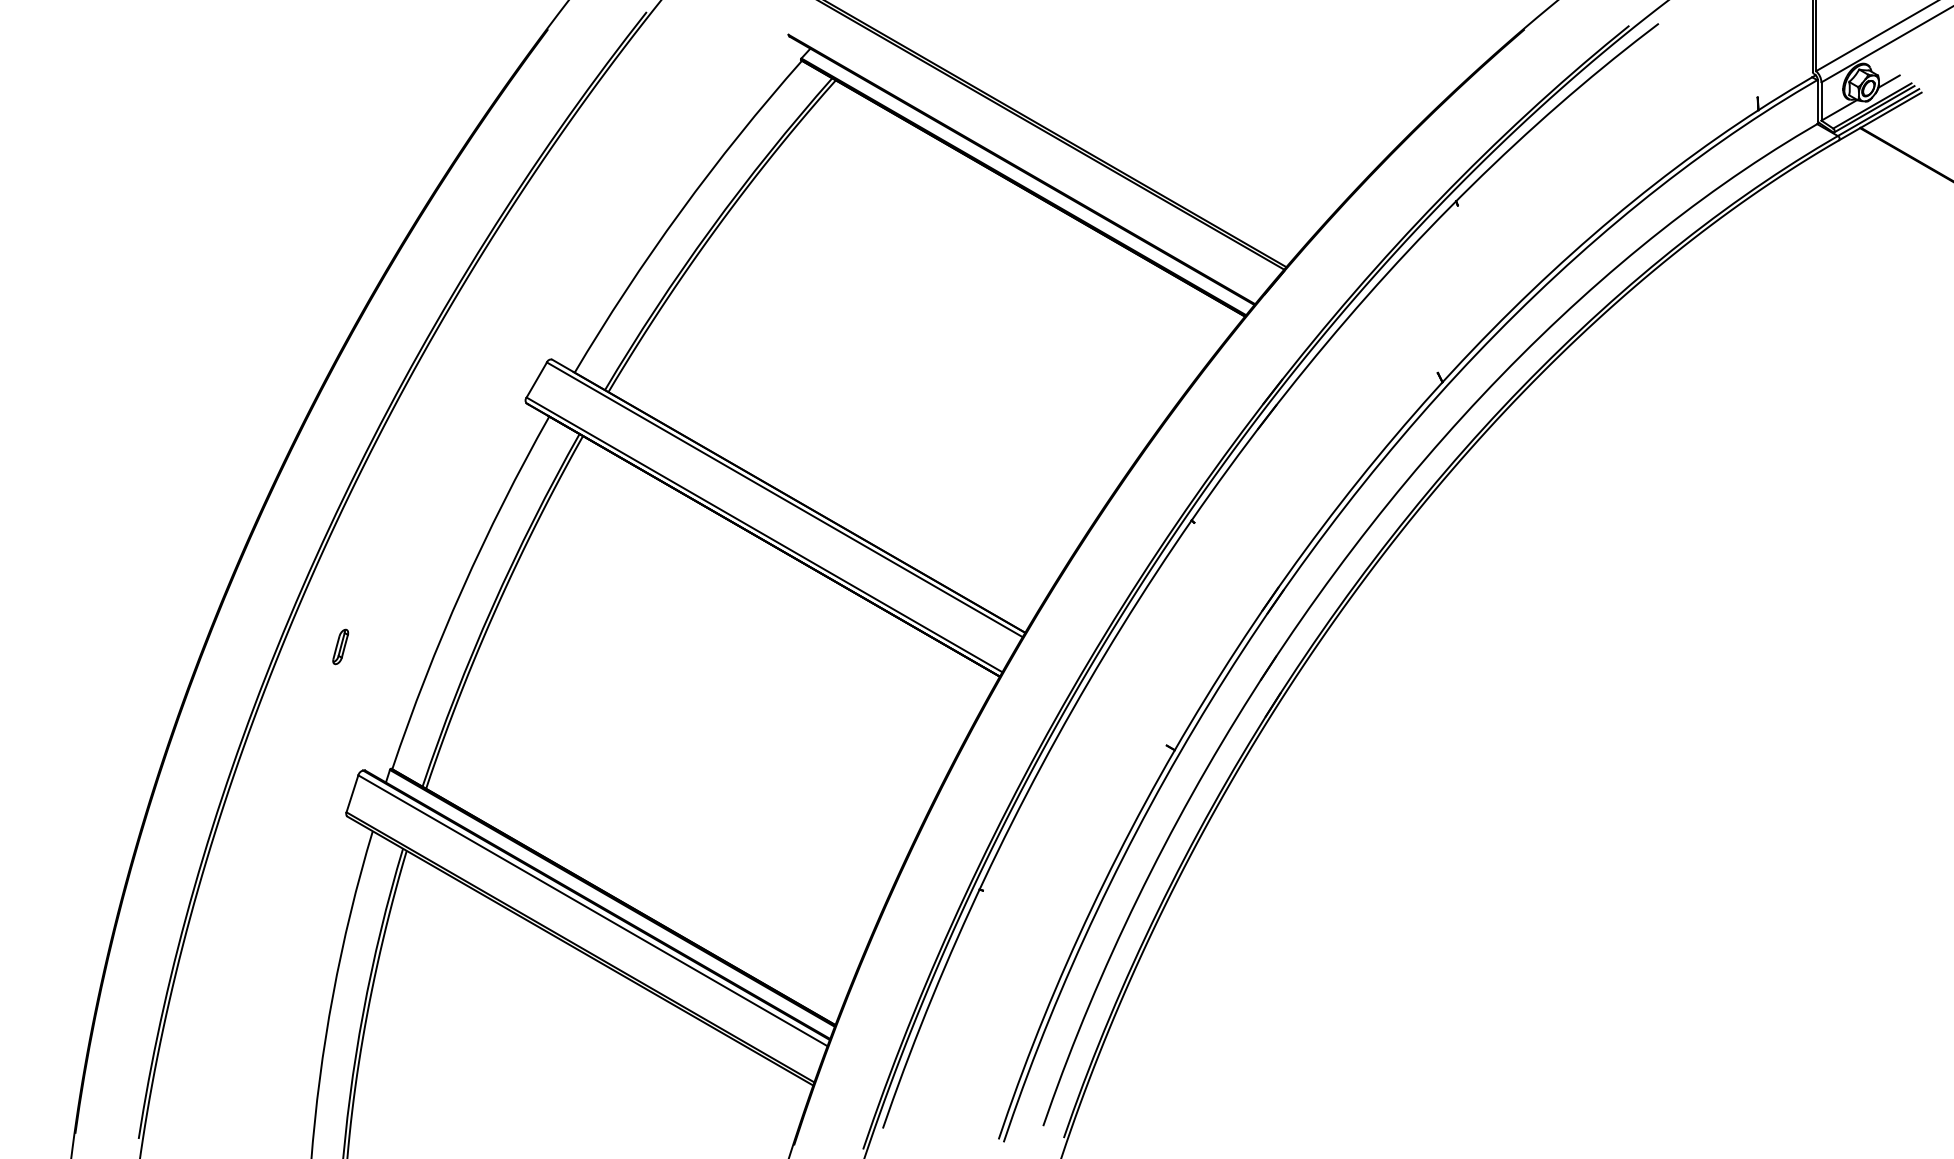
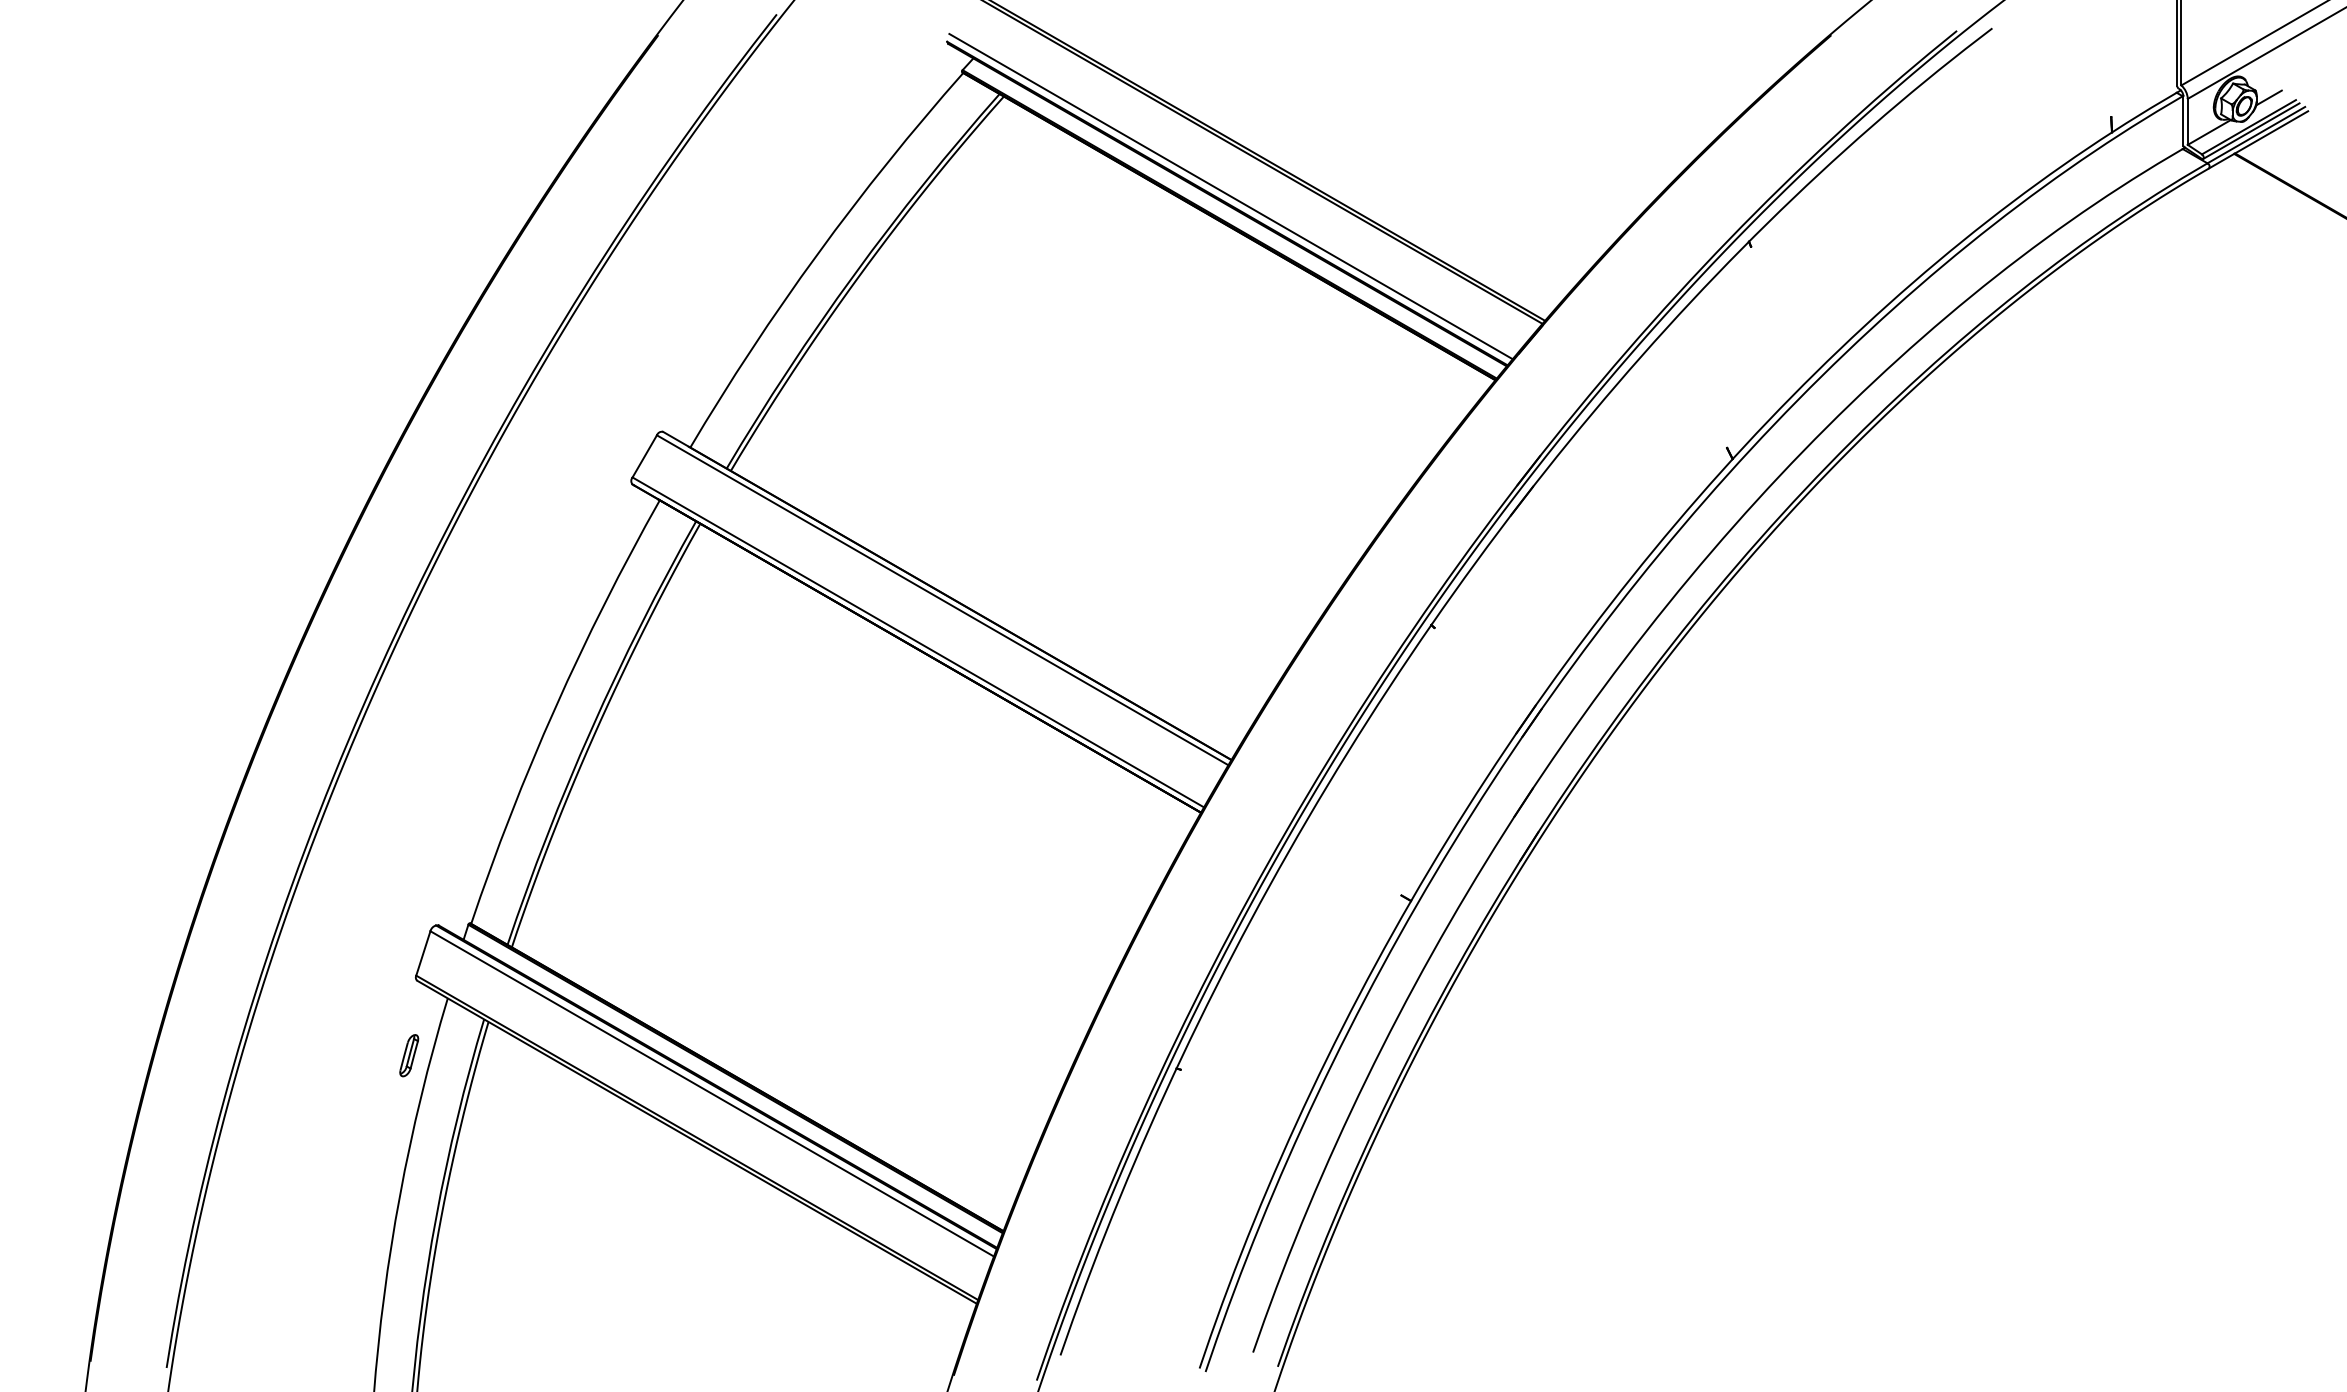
line: (1024, 163) -> (1230, 196), added
part: (340, 646) -> (408, 1055), moved

